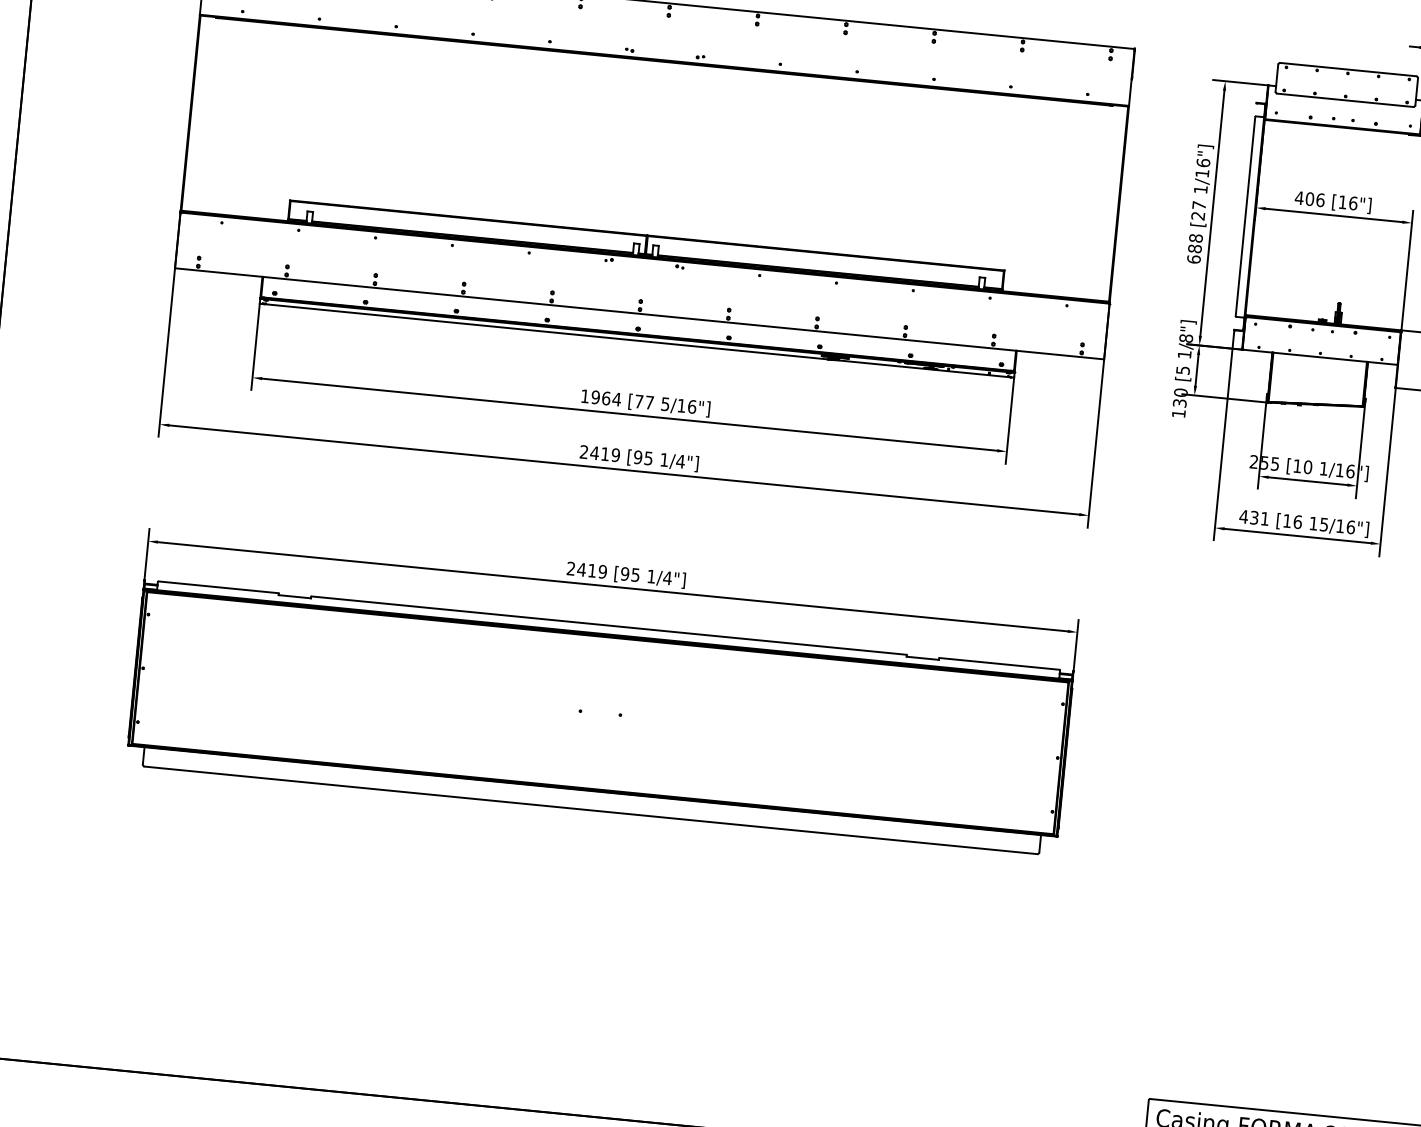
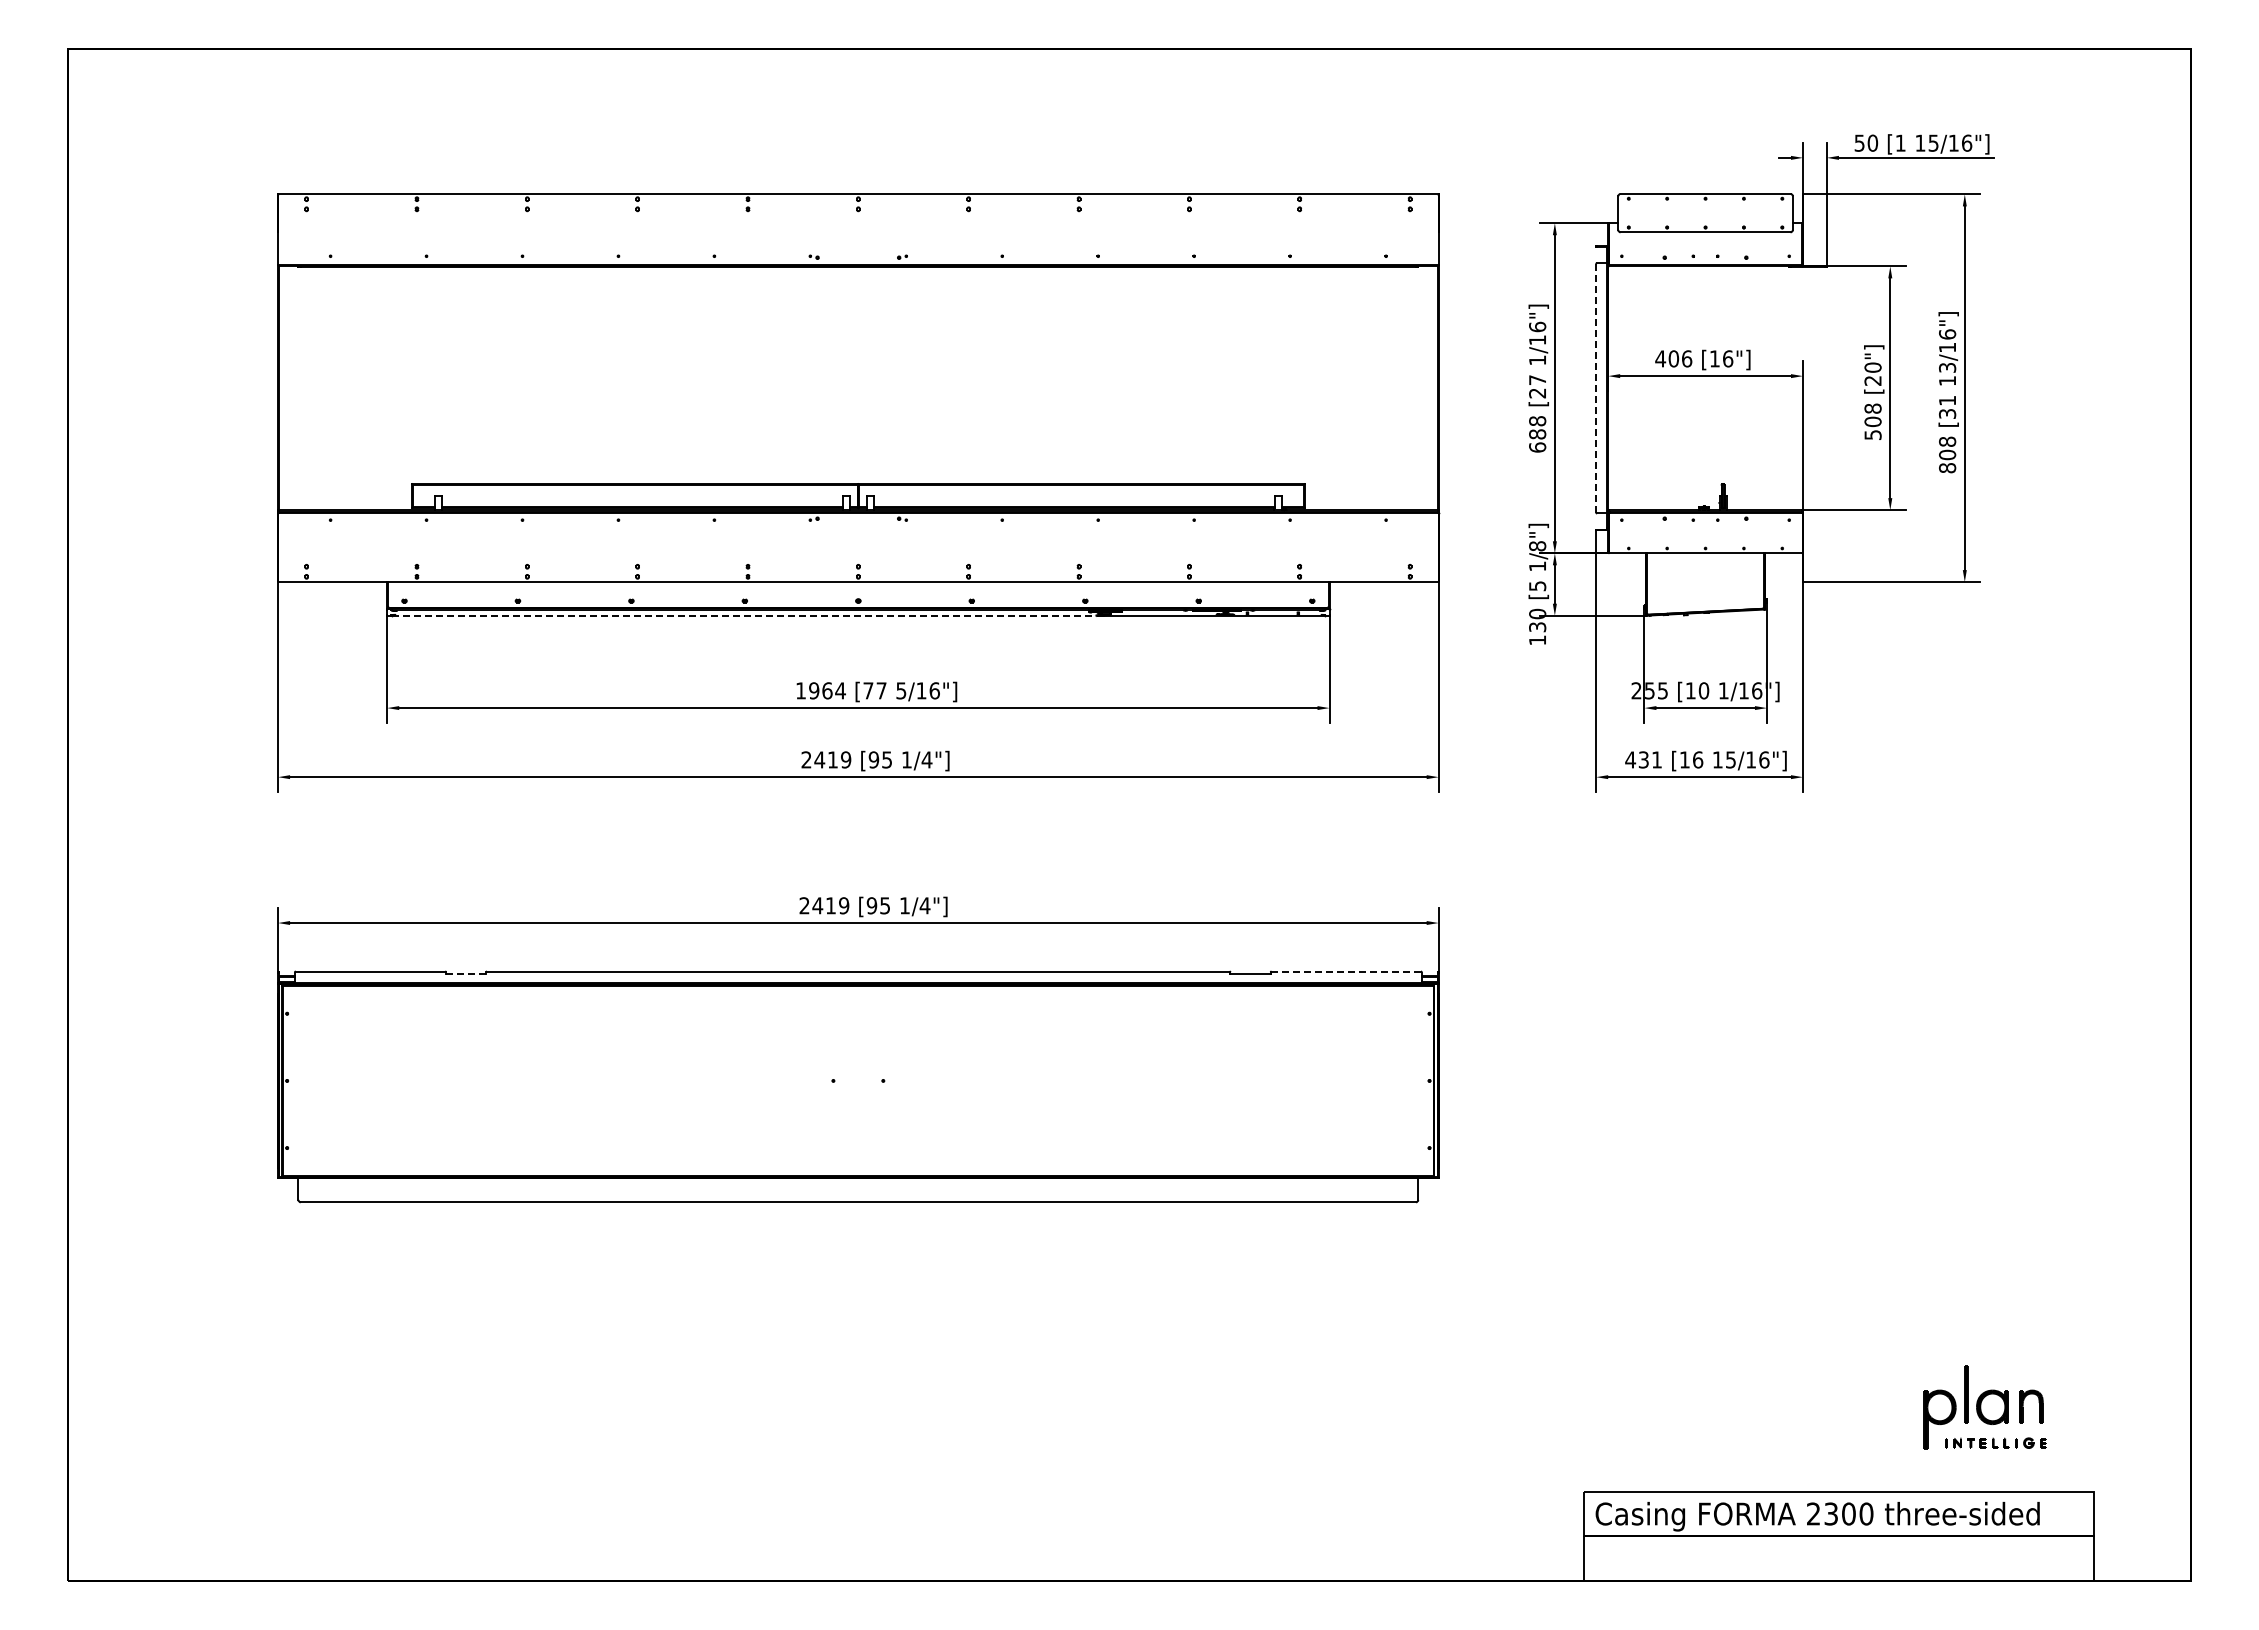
line: (1245, 216) -> (1596, 388), solid -> dashed
line: (545, 331) -> (744, 615), solid -> dashed
line: (294, 596) -> (465, 973), solid -> dashed
line: (999, 663) -> (1346, 971), solid -> dashed

